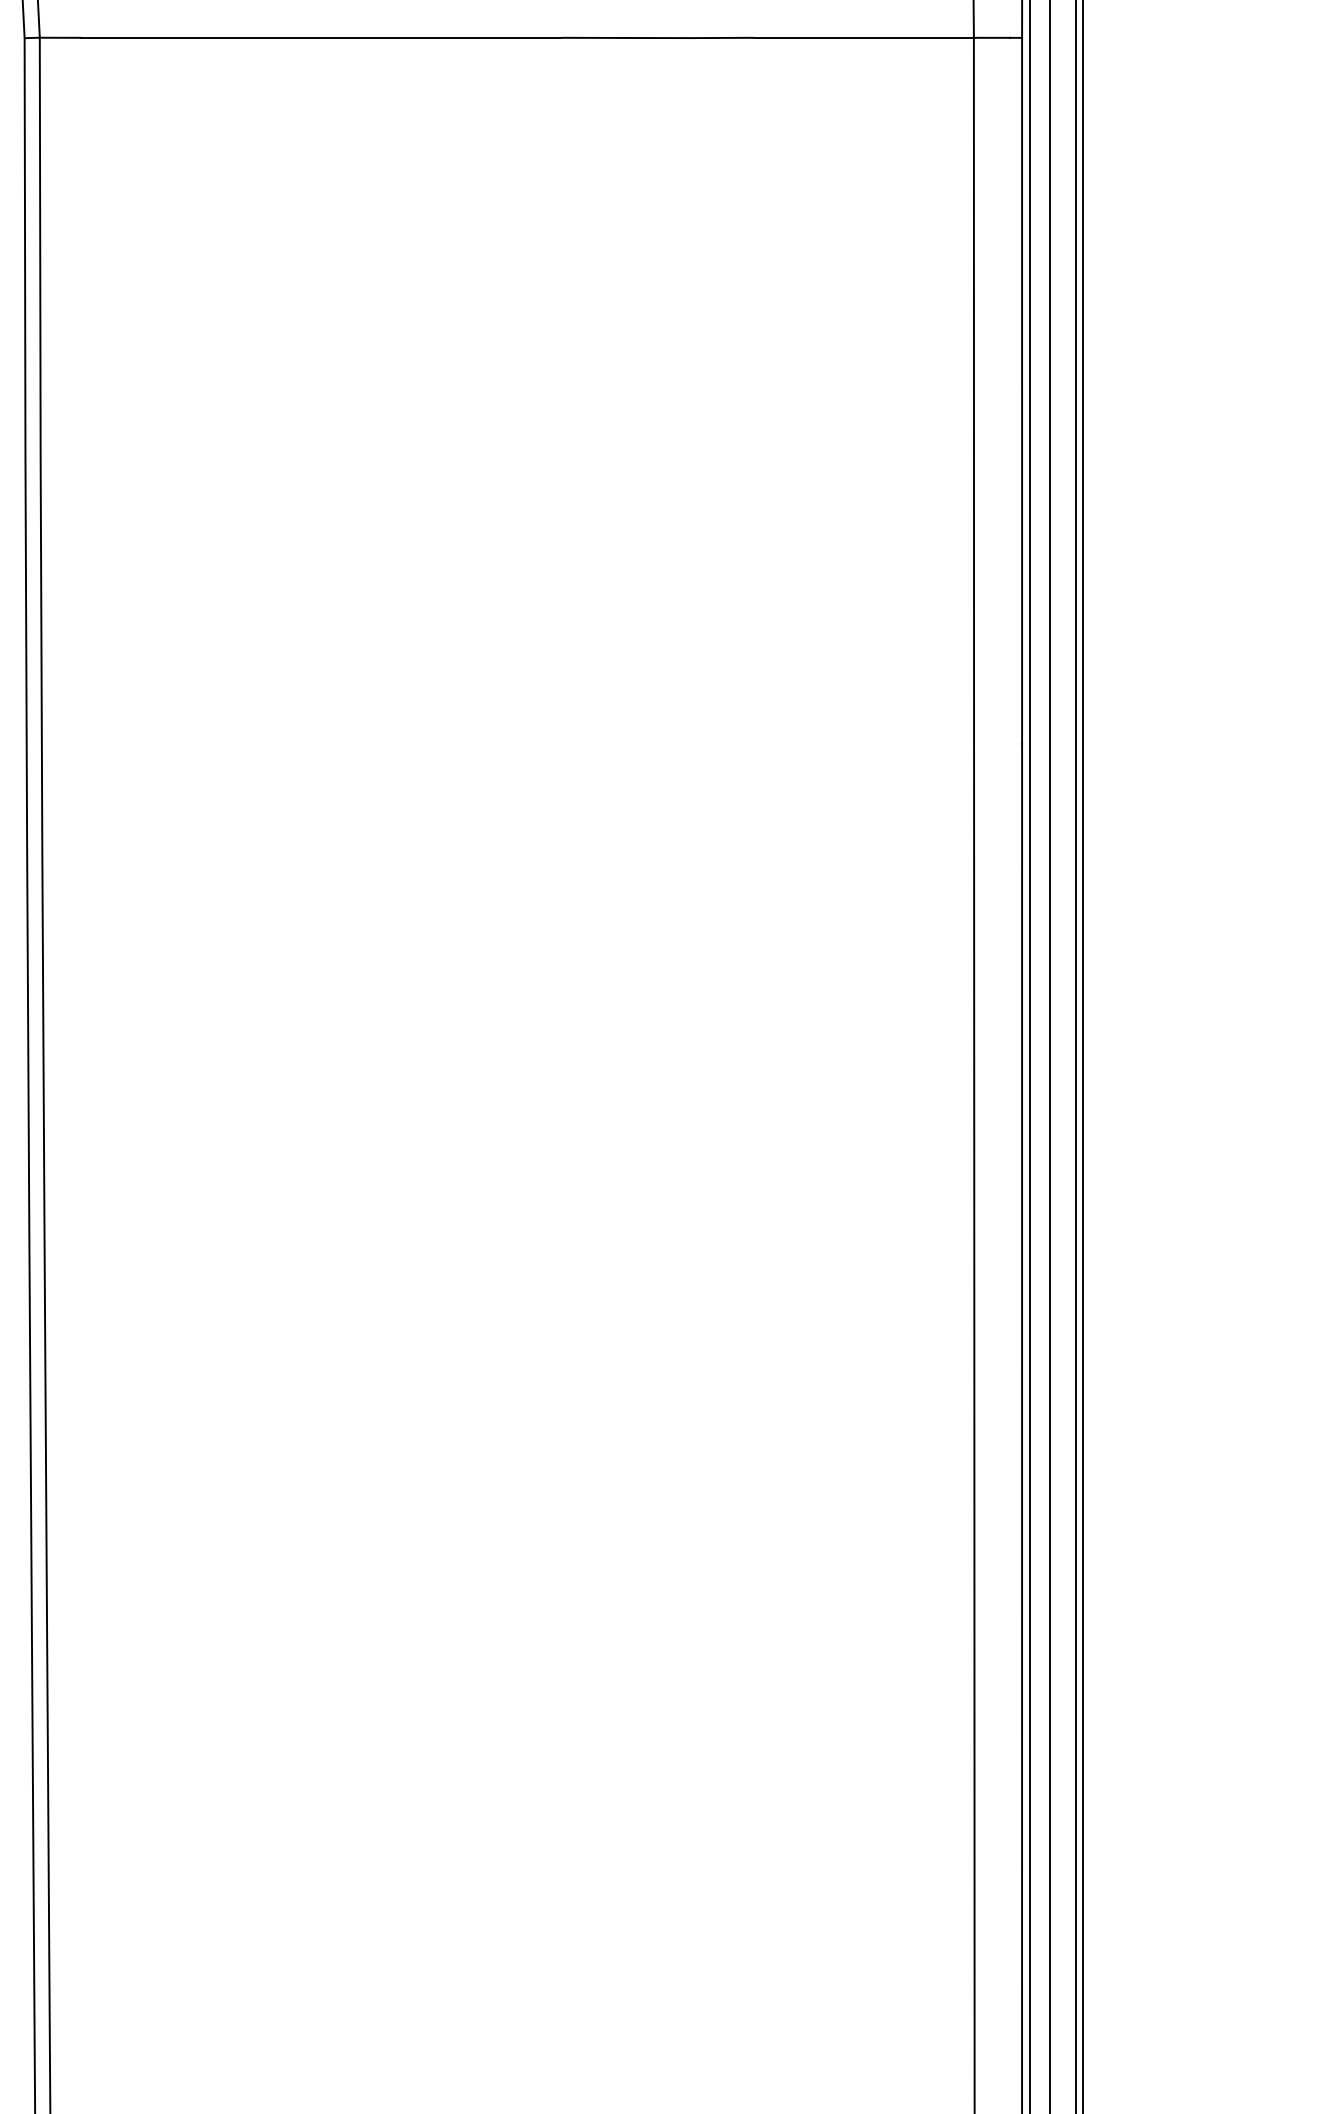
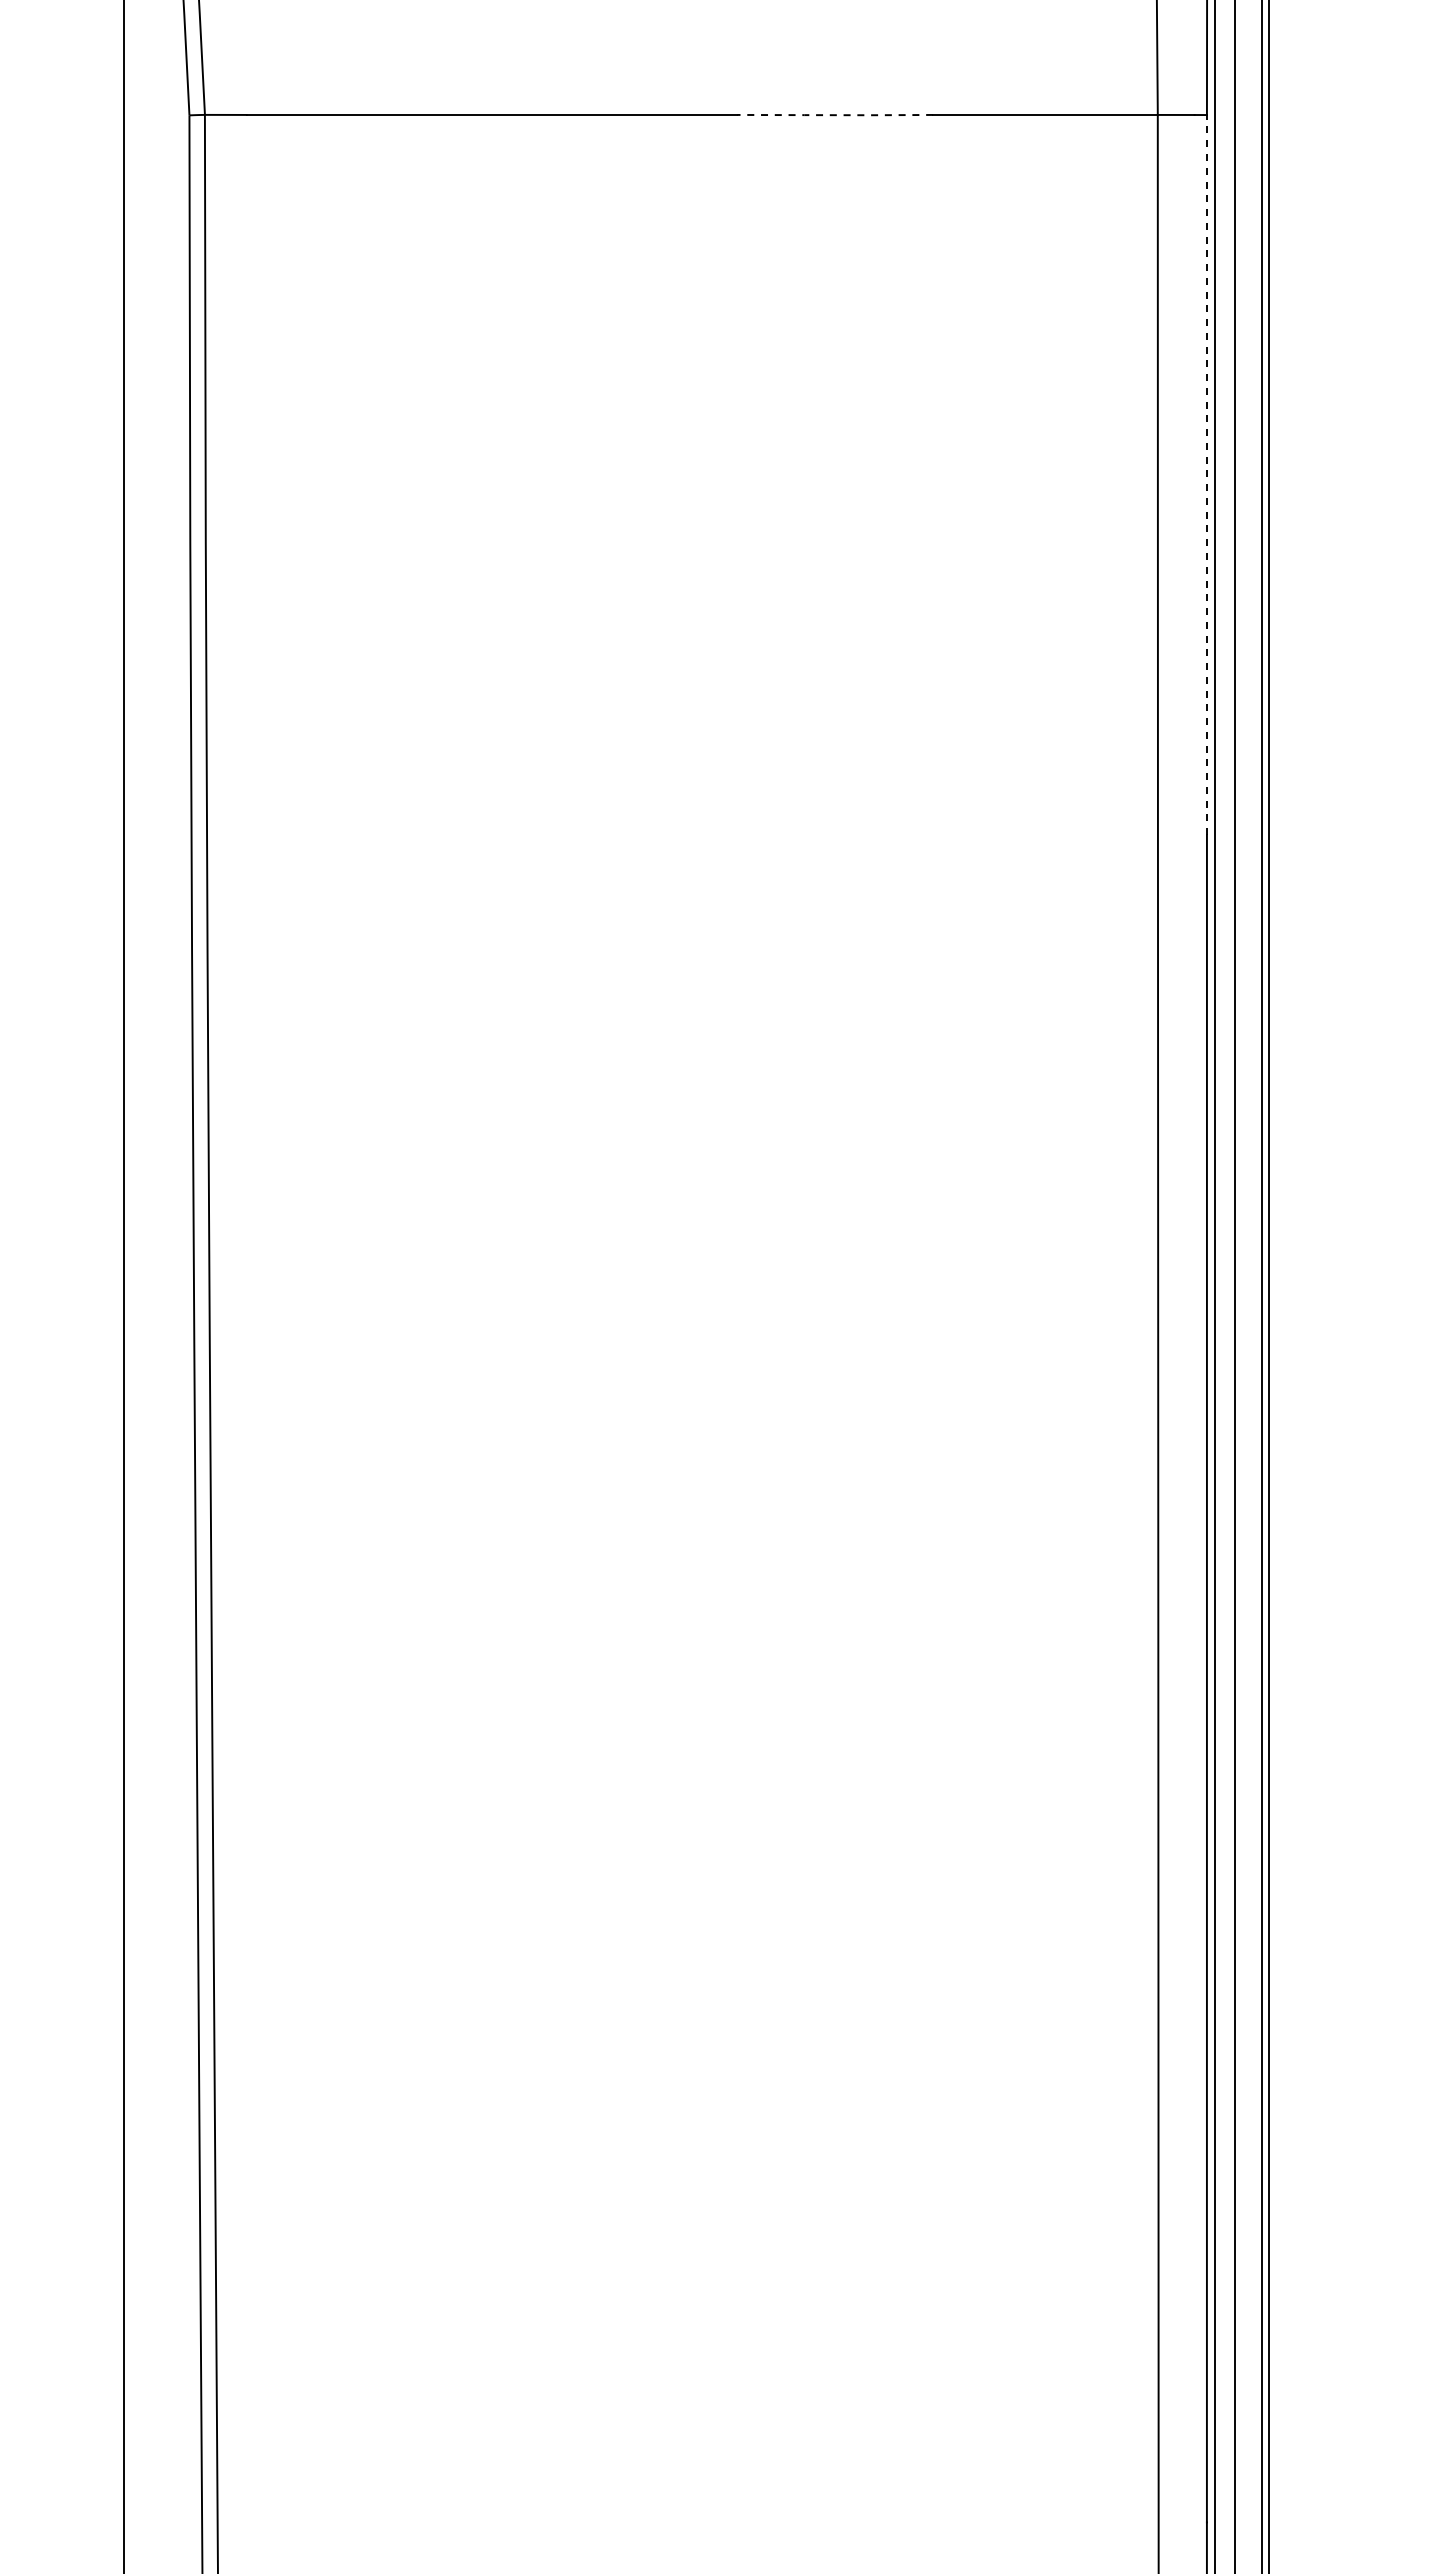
line: (657, 38) -> (835, 115), solid -> dashed
line: (1021, 390) -> (1206, 474), solid -> dashed

